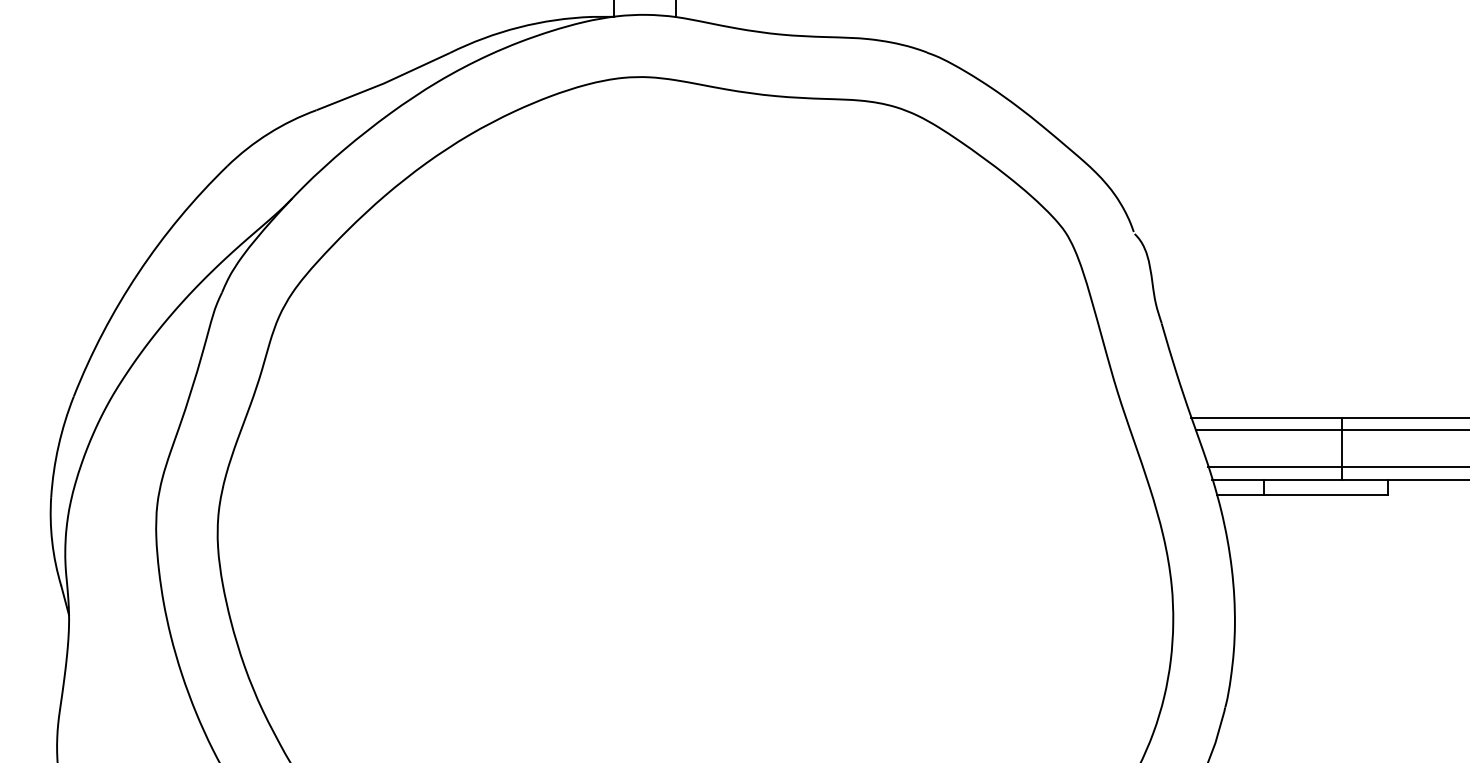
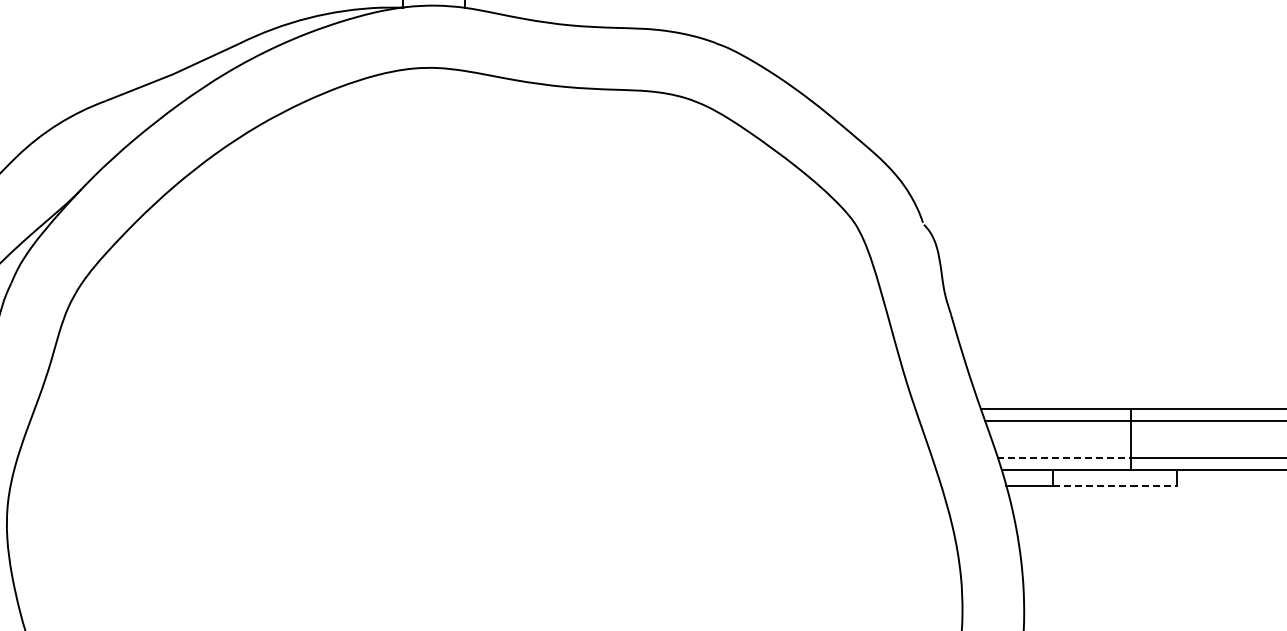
line: (1274, 467) -> (1063, 458), solid -> dashed
line: (1326, 495) -> (1115, 486), solid -> dashed

